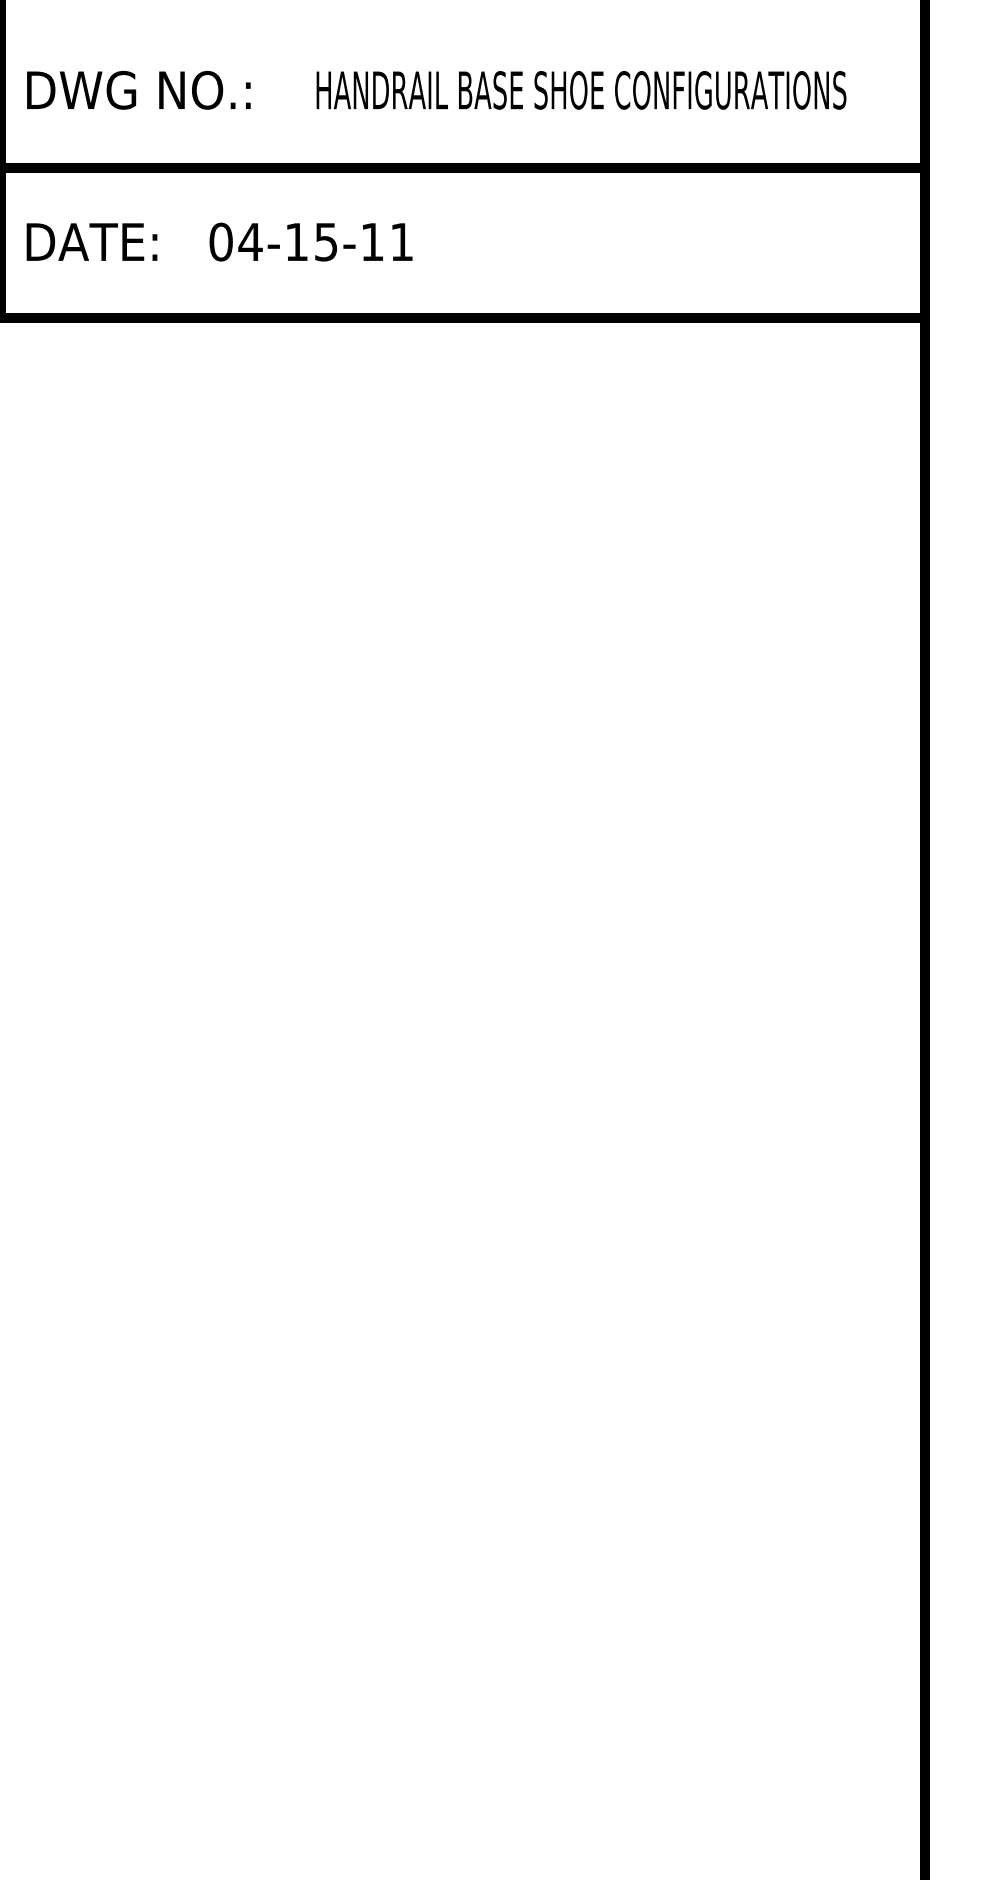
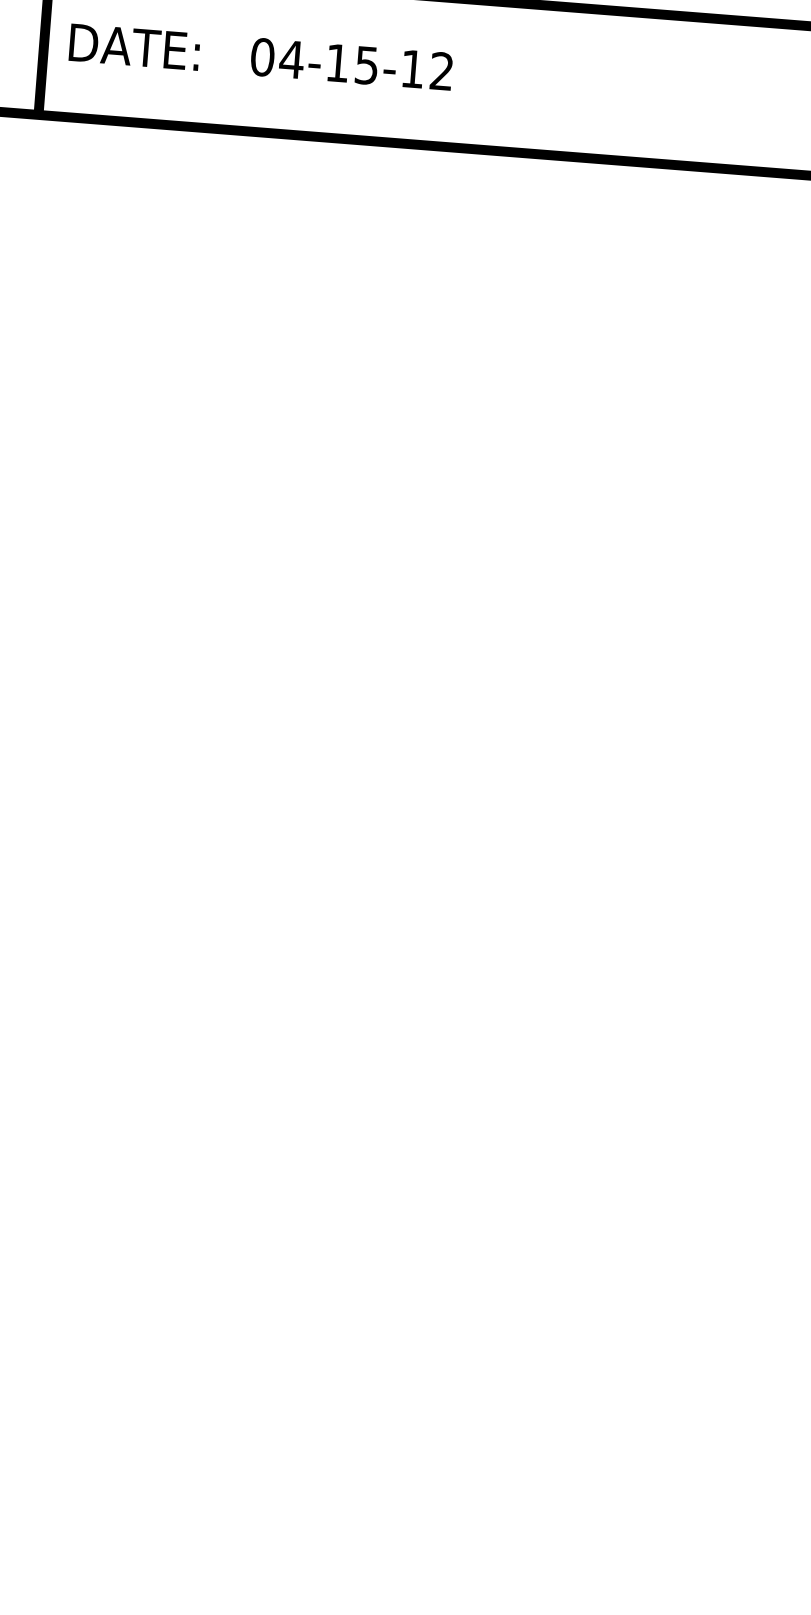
text: (401, 241) -> (441, 70), 04-15-11 -> 04-15-12

